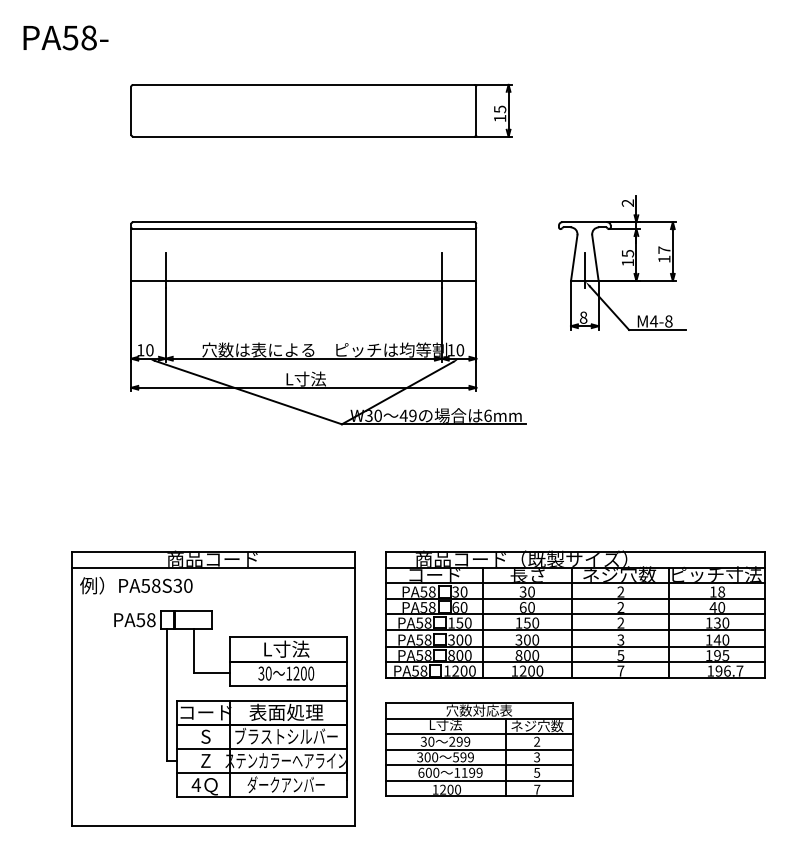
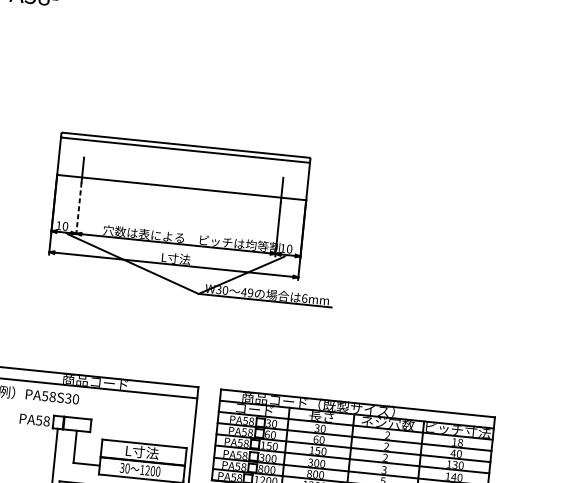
part: (321, 110) -> (206, 65), removed
part: (622, 262) -> (413, 197), removed
line: (165, 325) -> (78, 209), solid -> dashed

